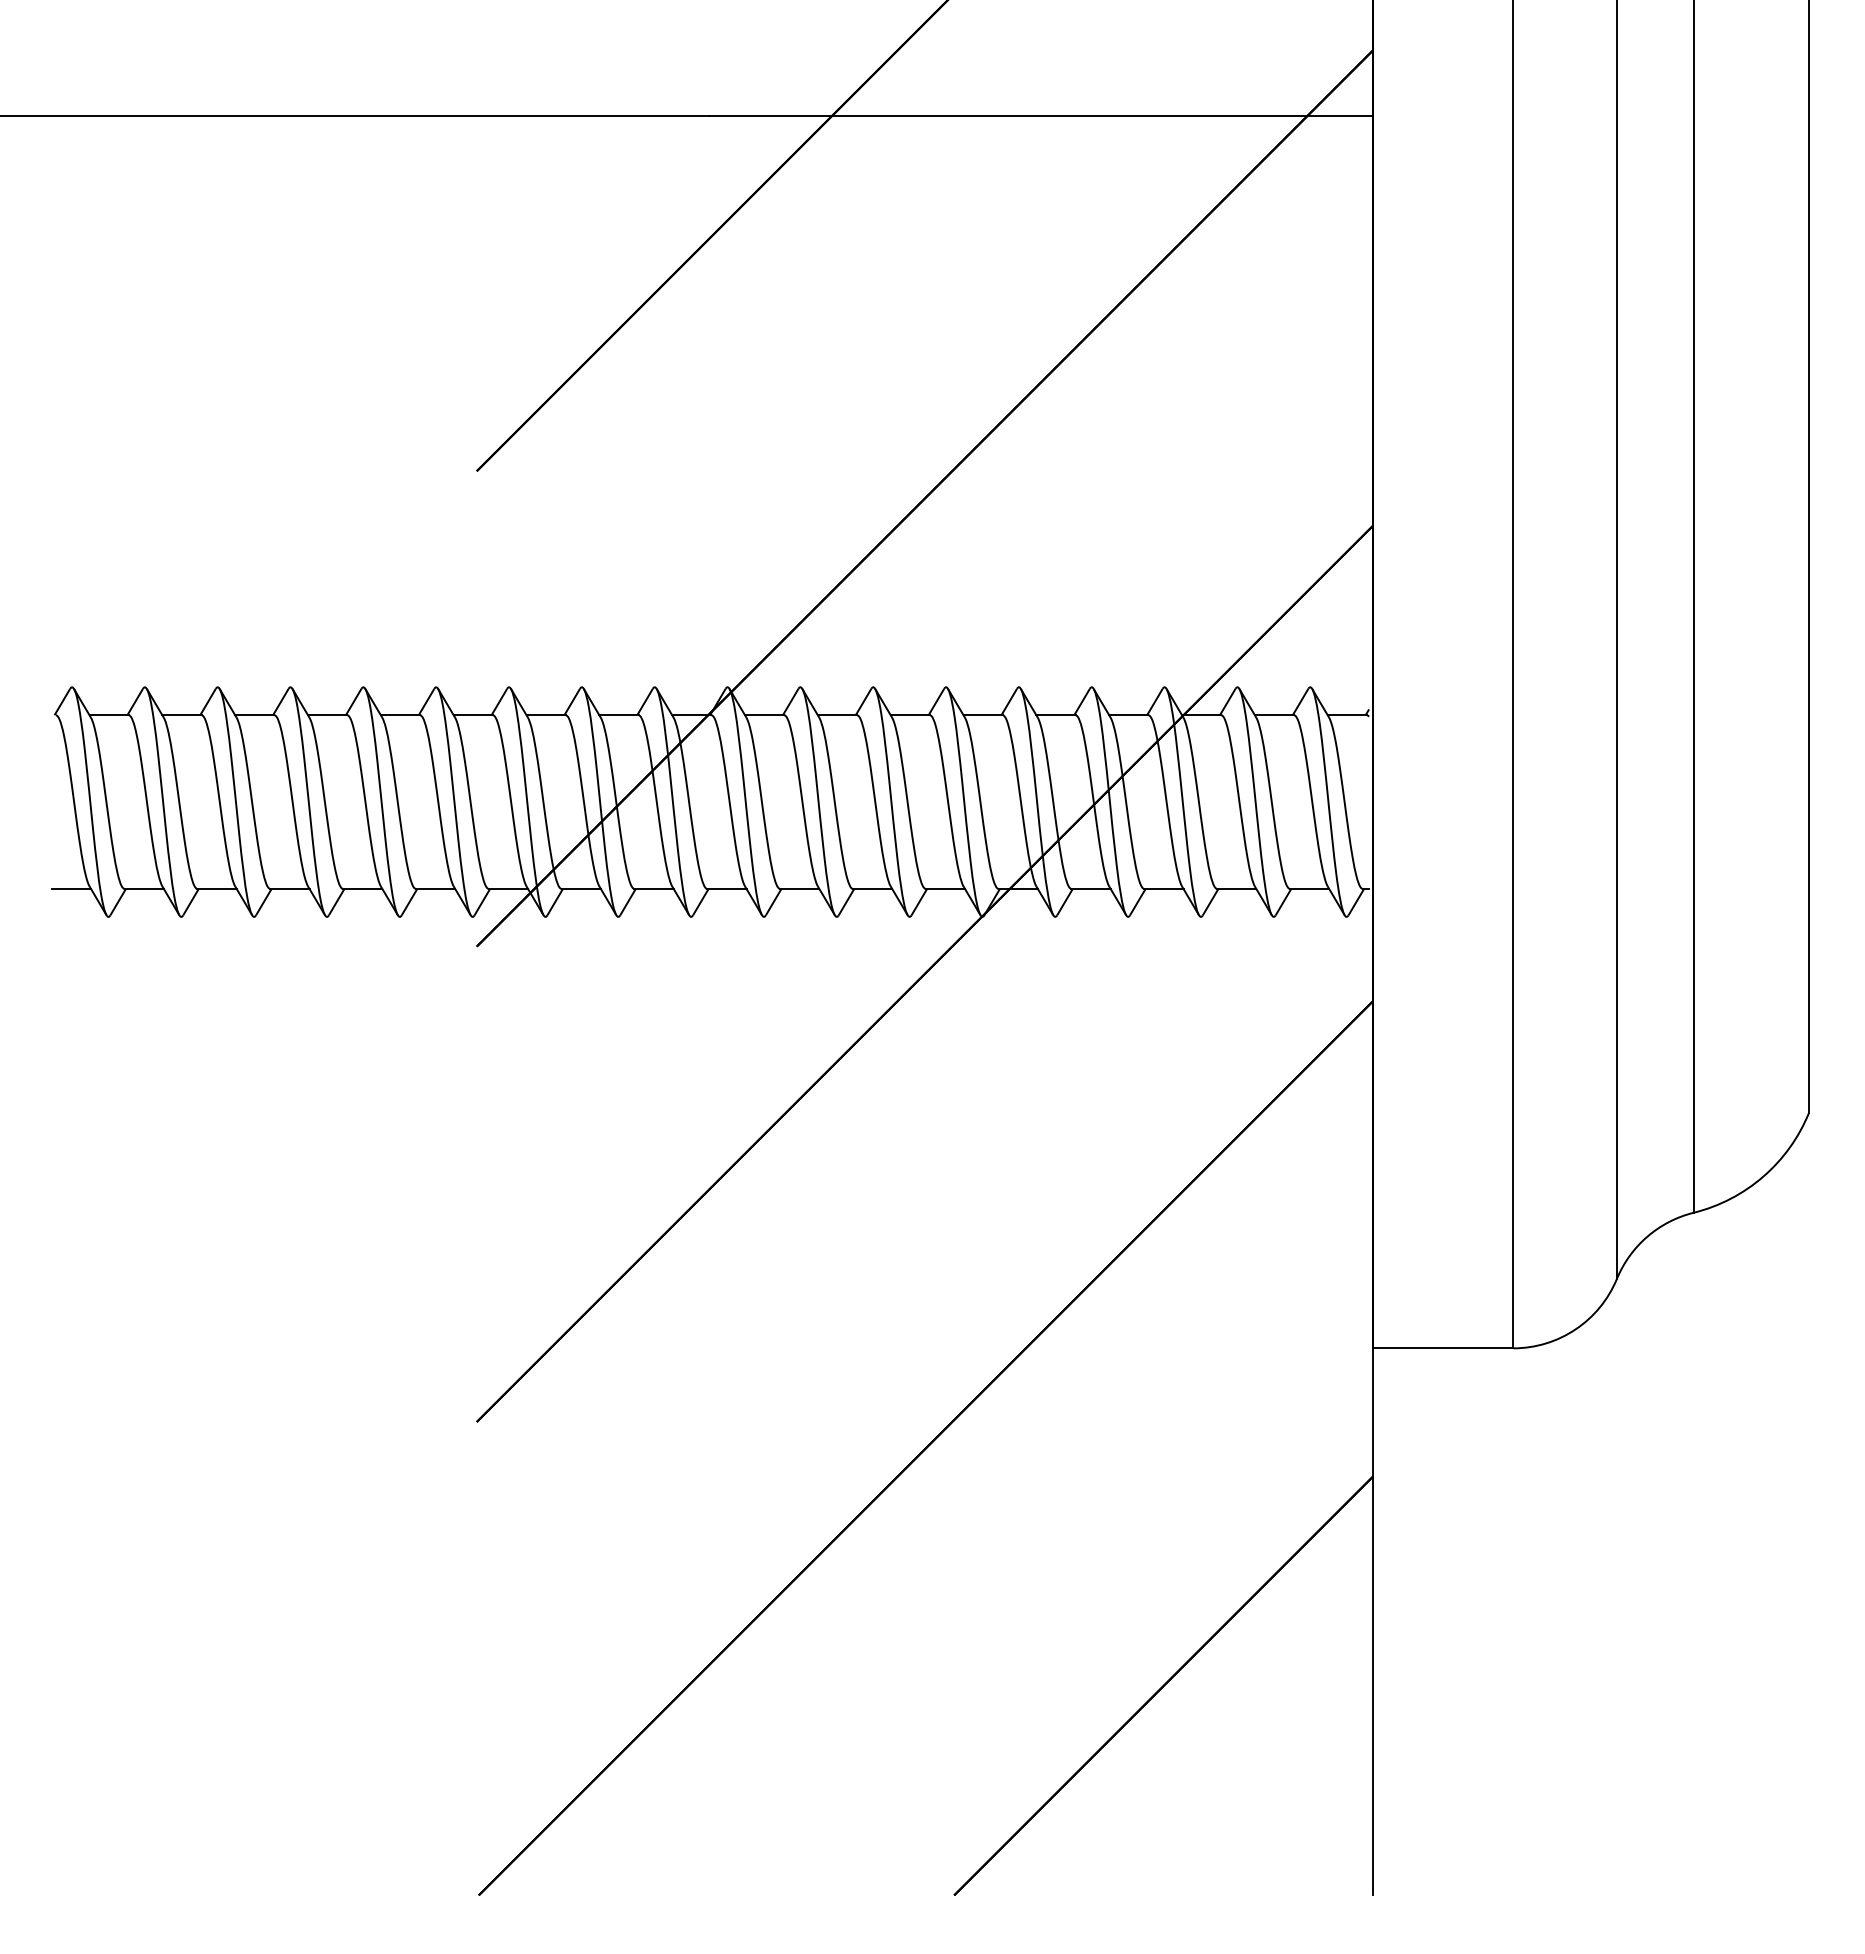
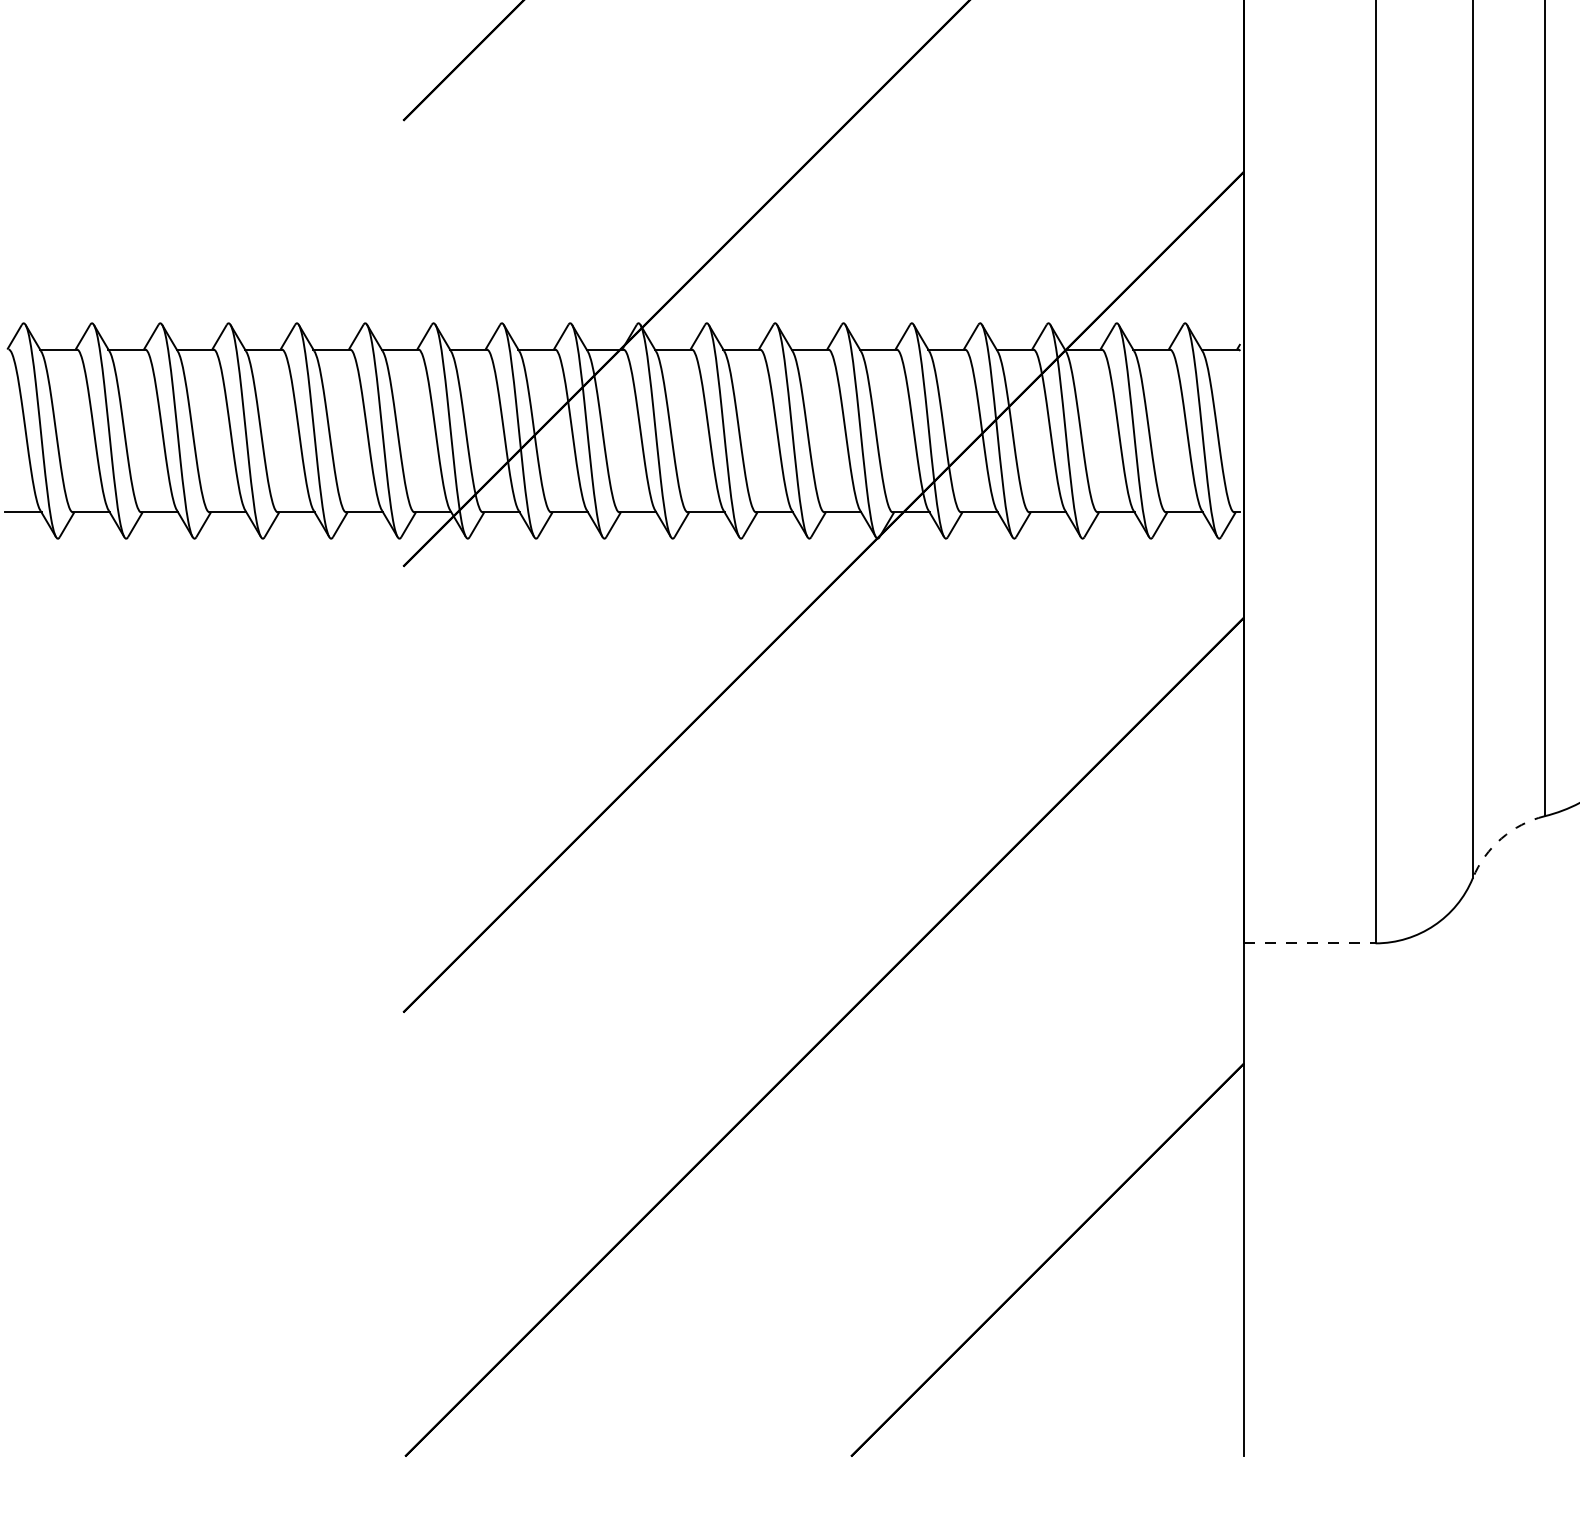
arc: (1647, 1236) -> (1501, 838), solid -> dashed
line: (1443, 1348) -> (1310, 943), solid -> dashed

